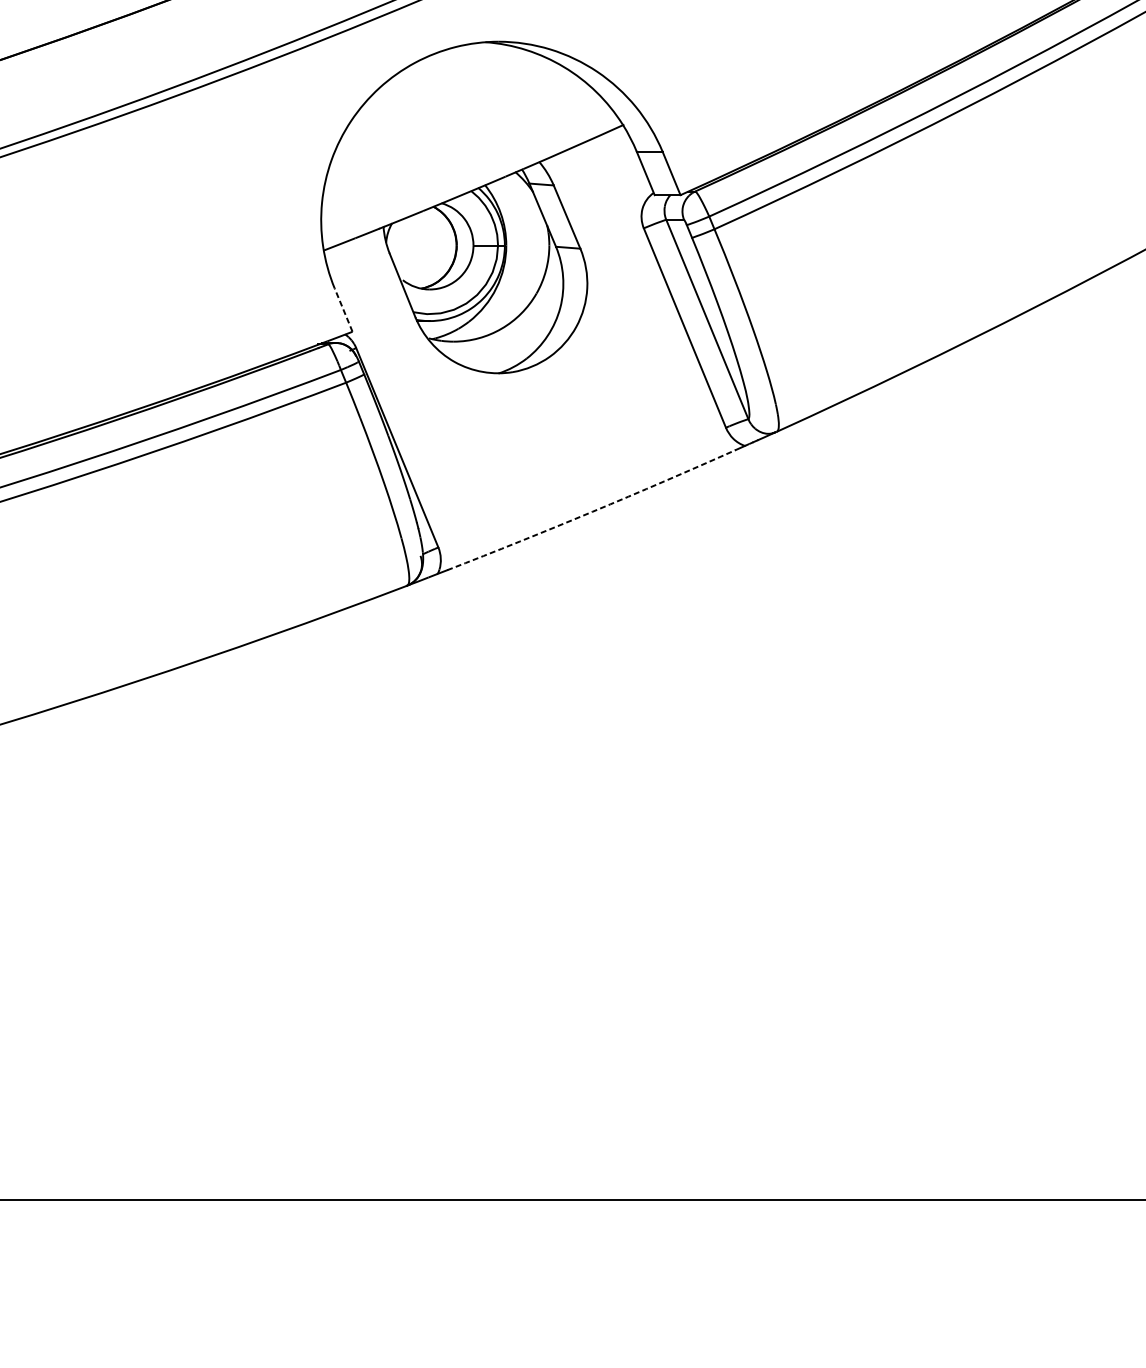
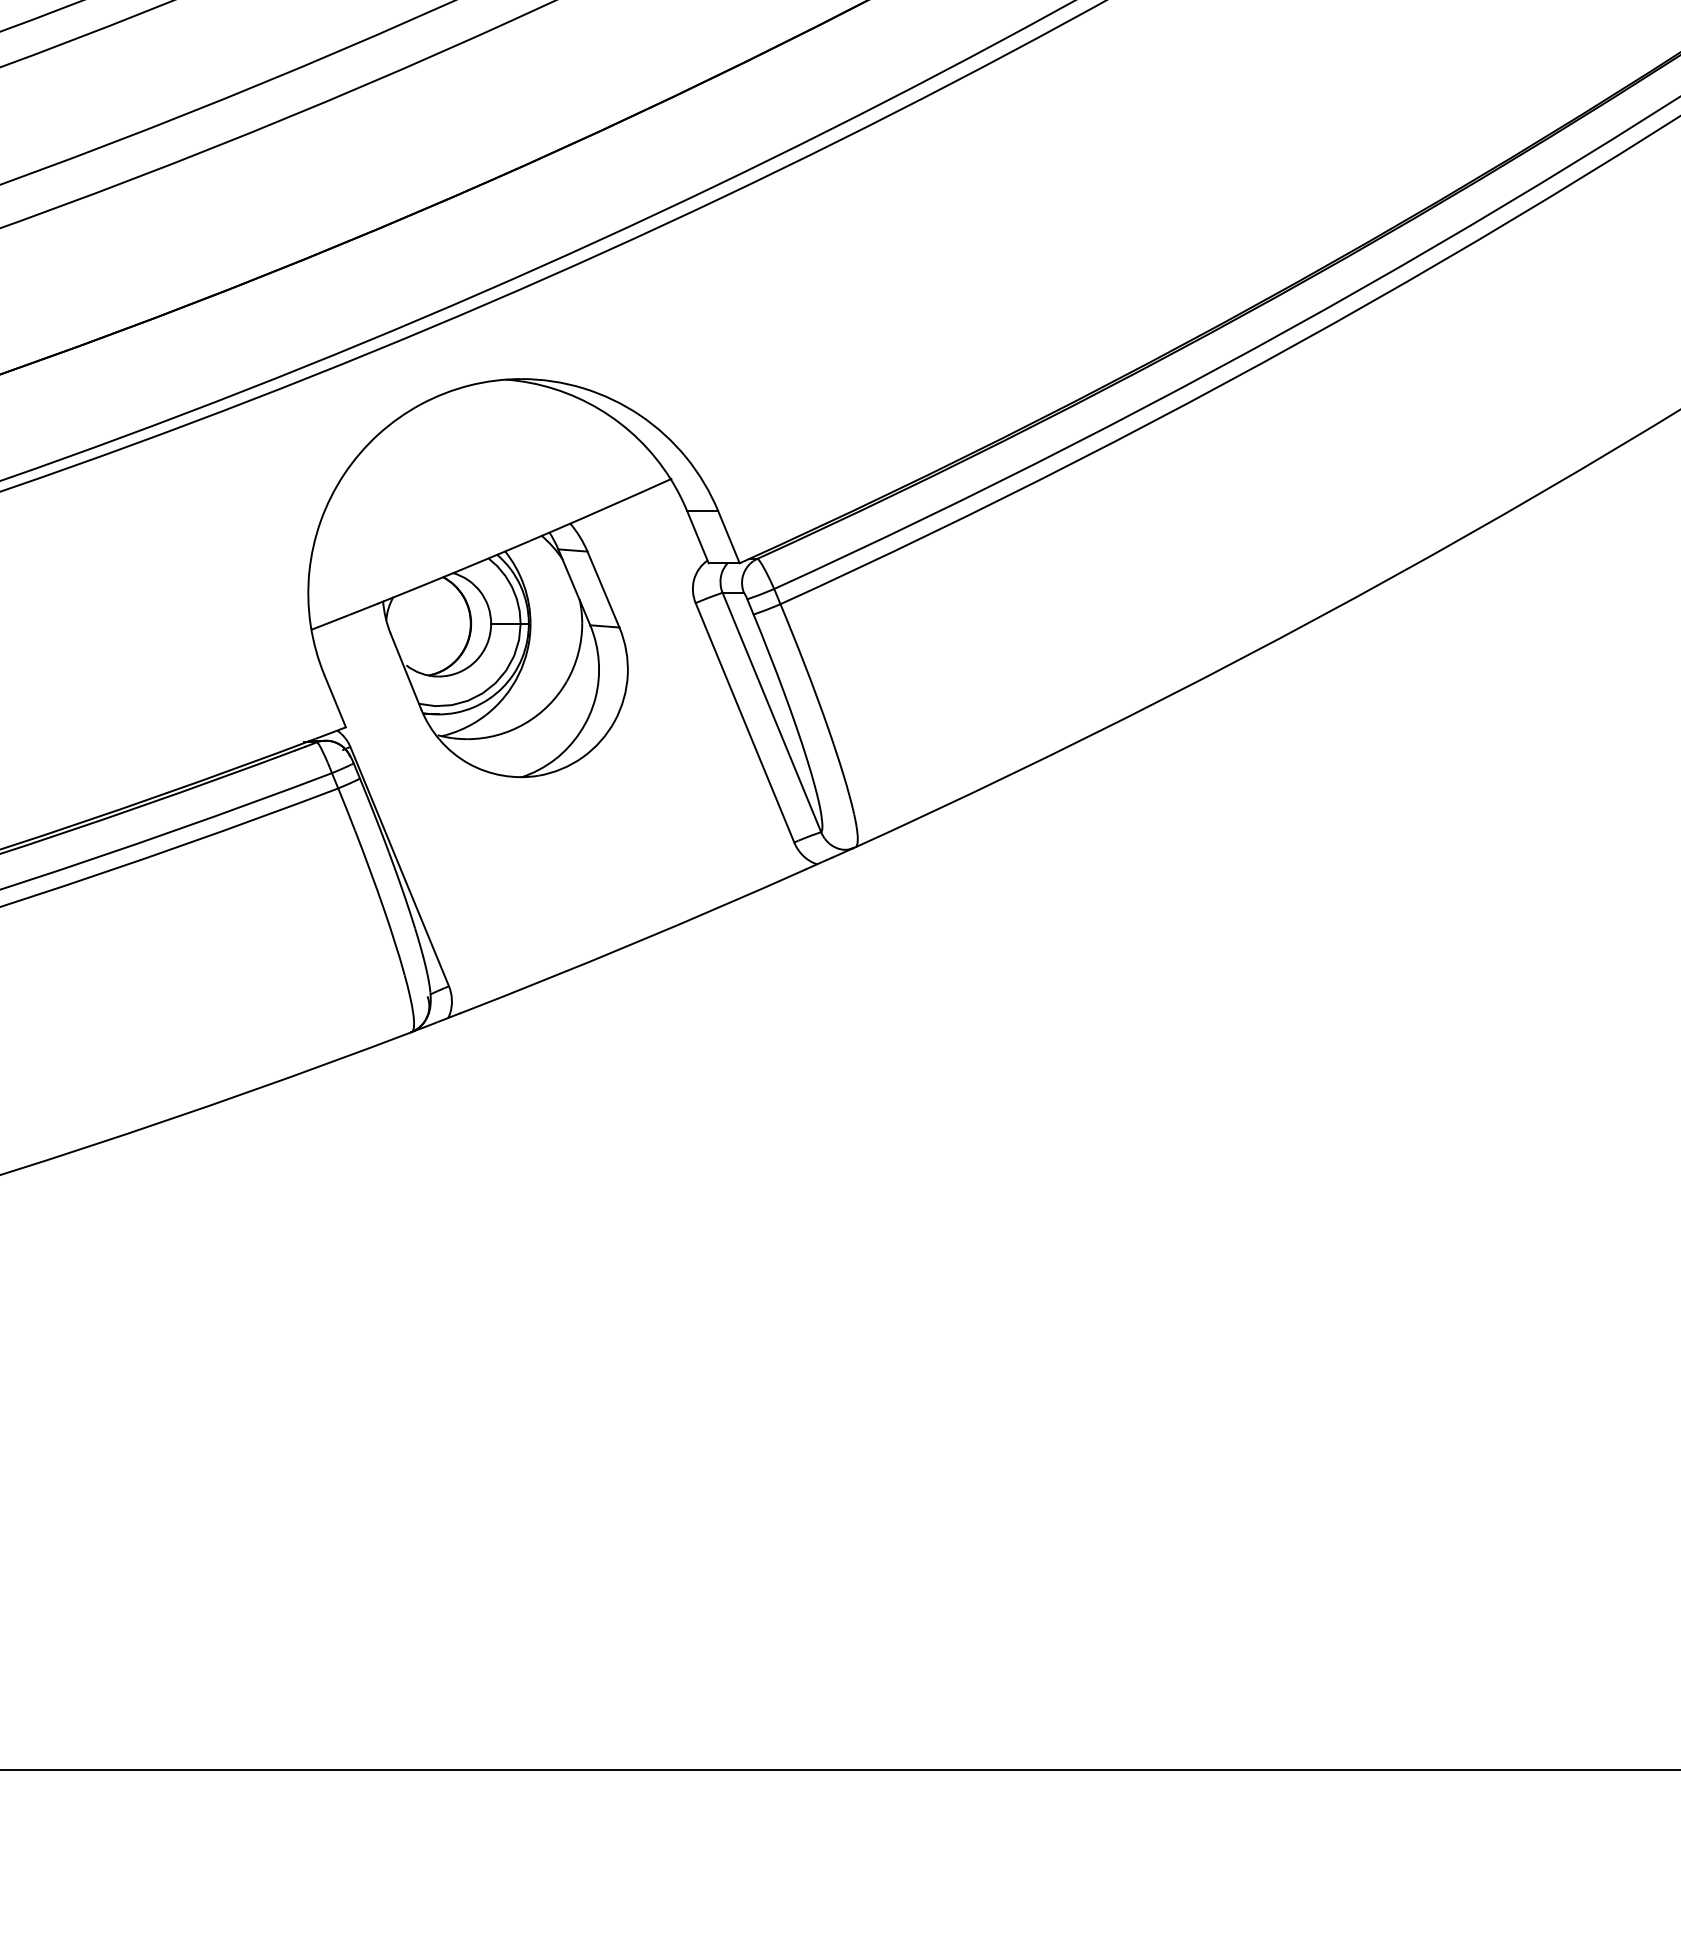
line: (343, 309) -> (335, 700), dashed -> solid
arc: (592, 511) -> (633, 943), dashed -> solid

